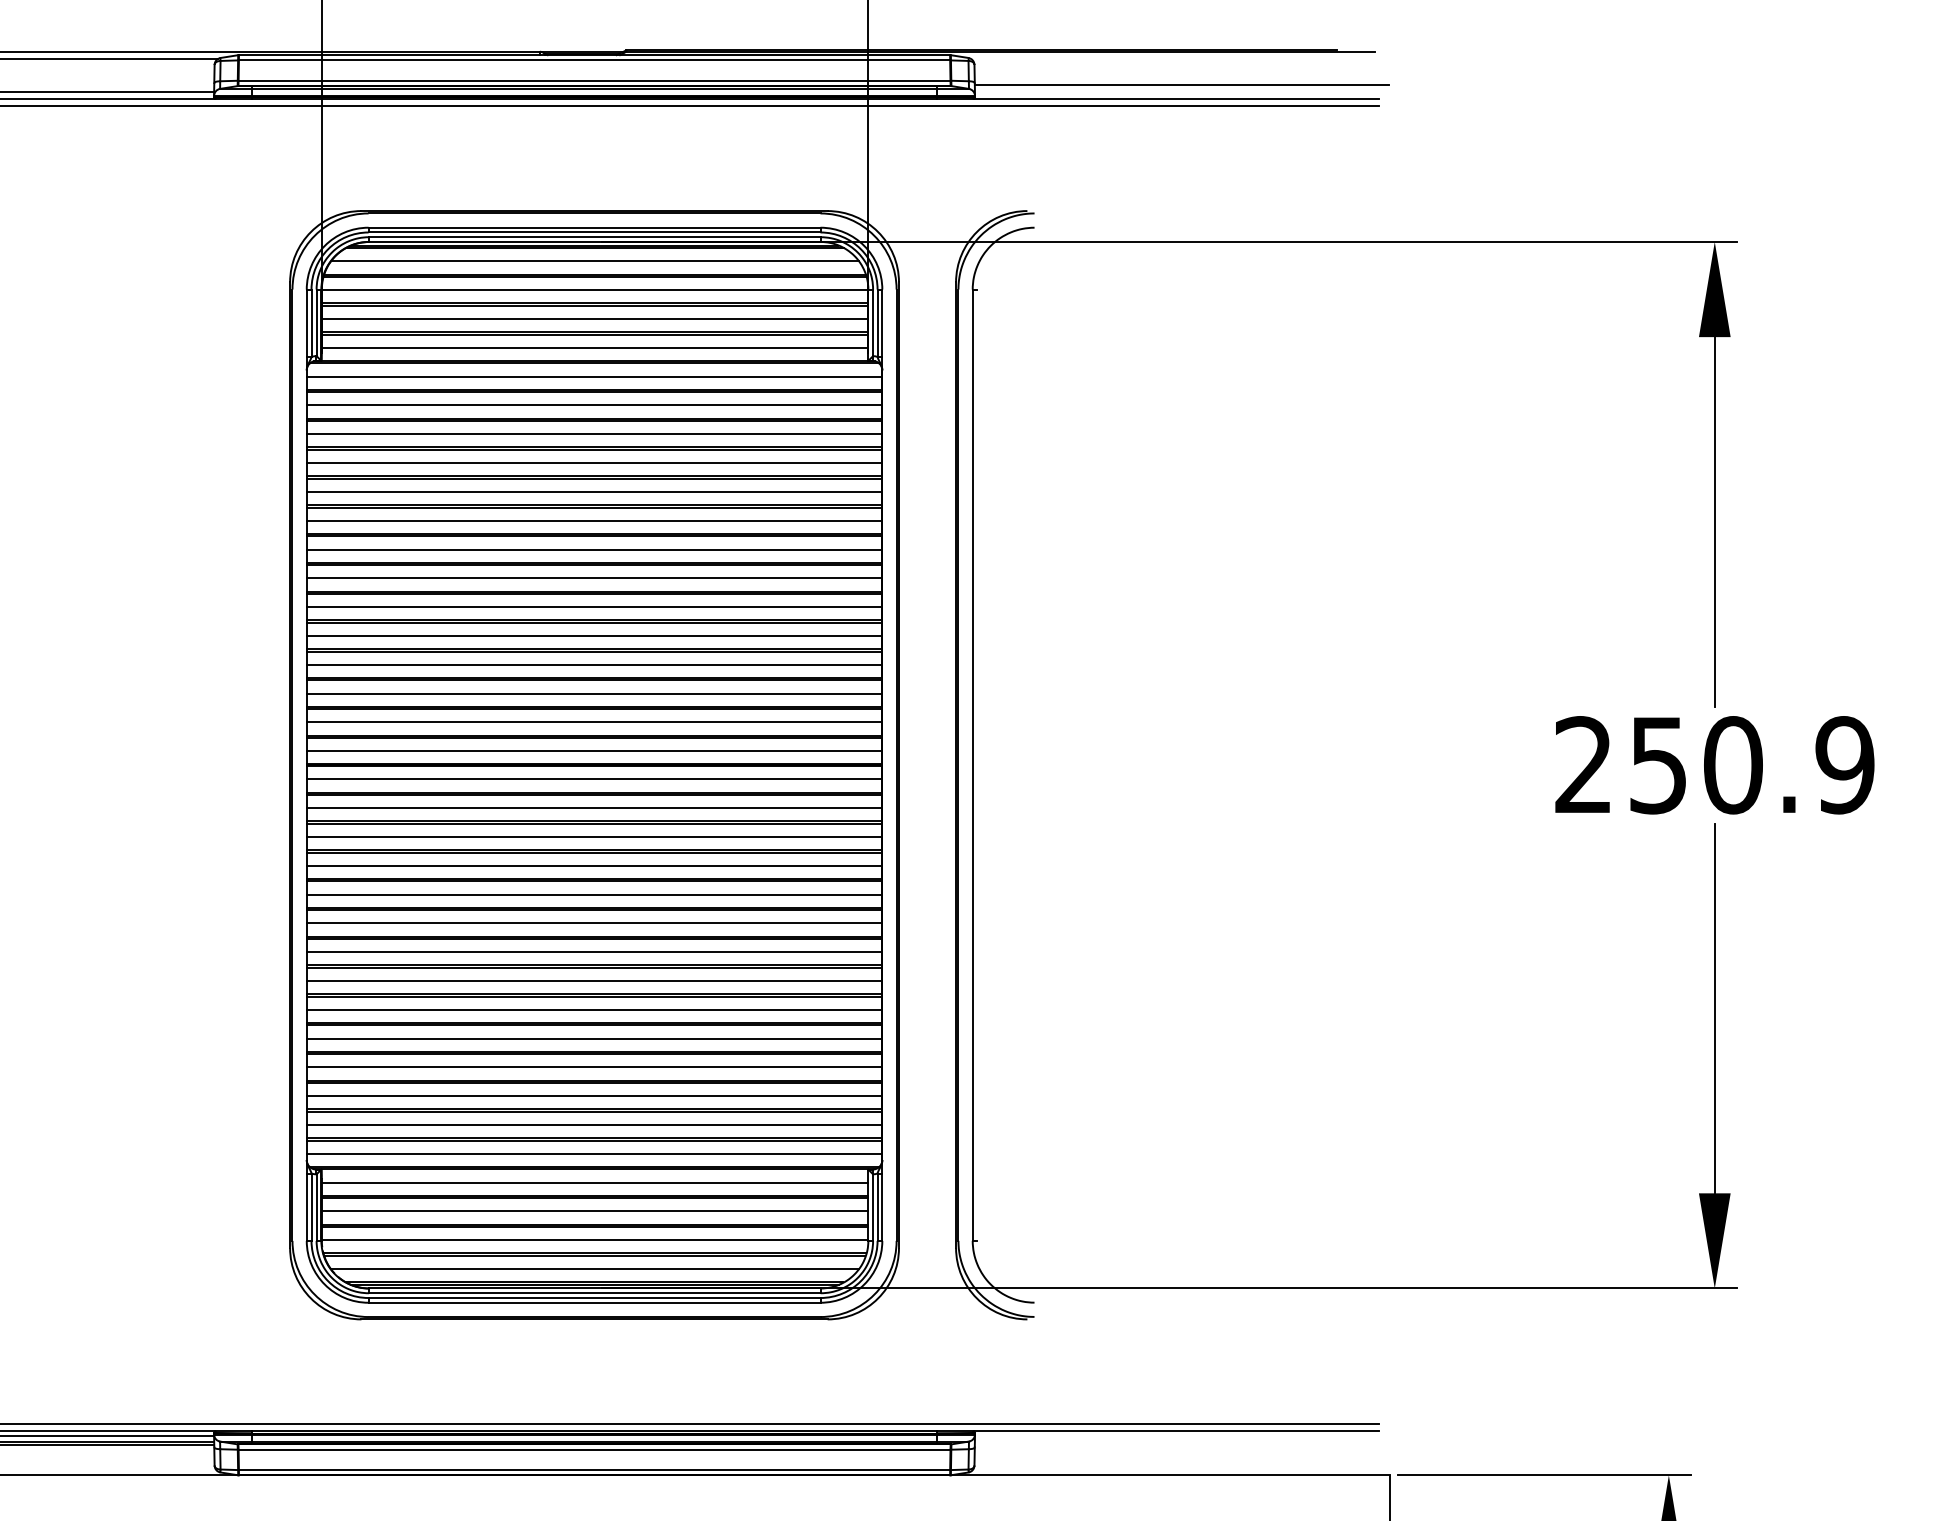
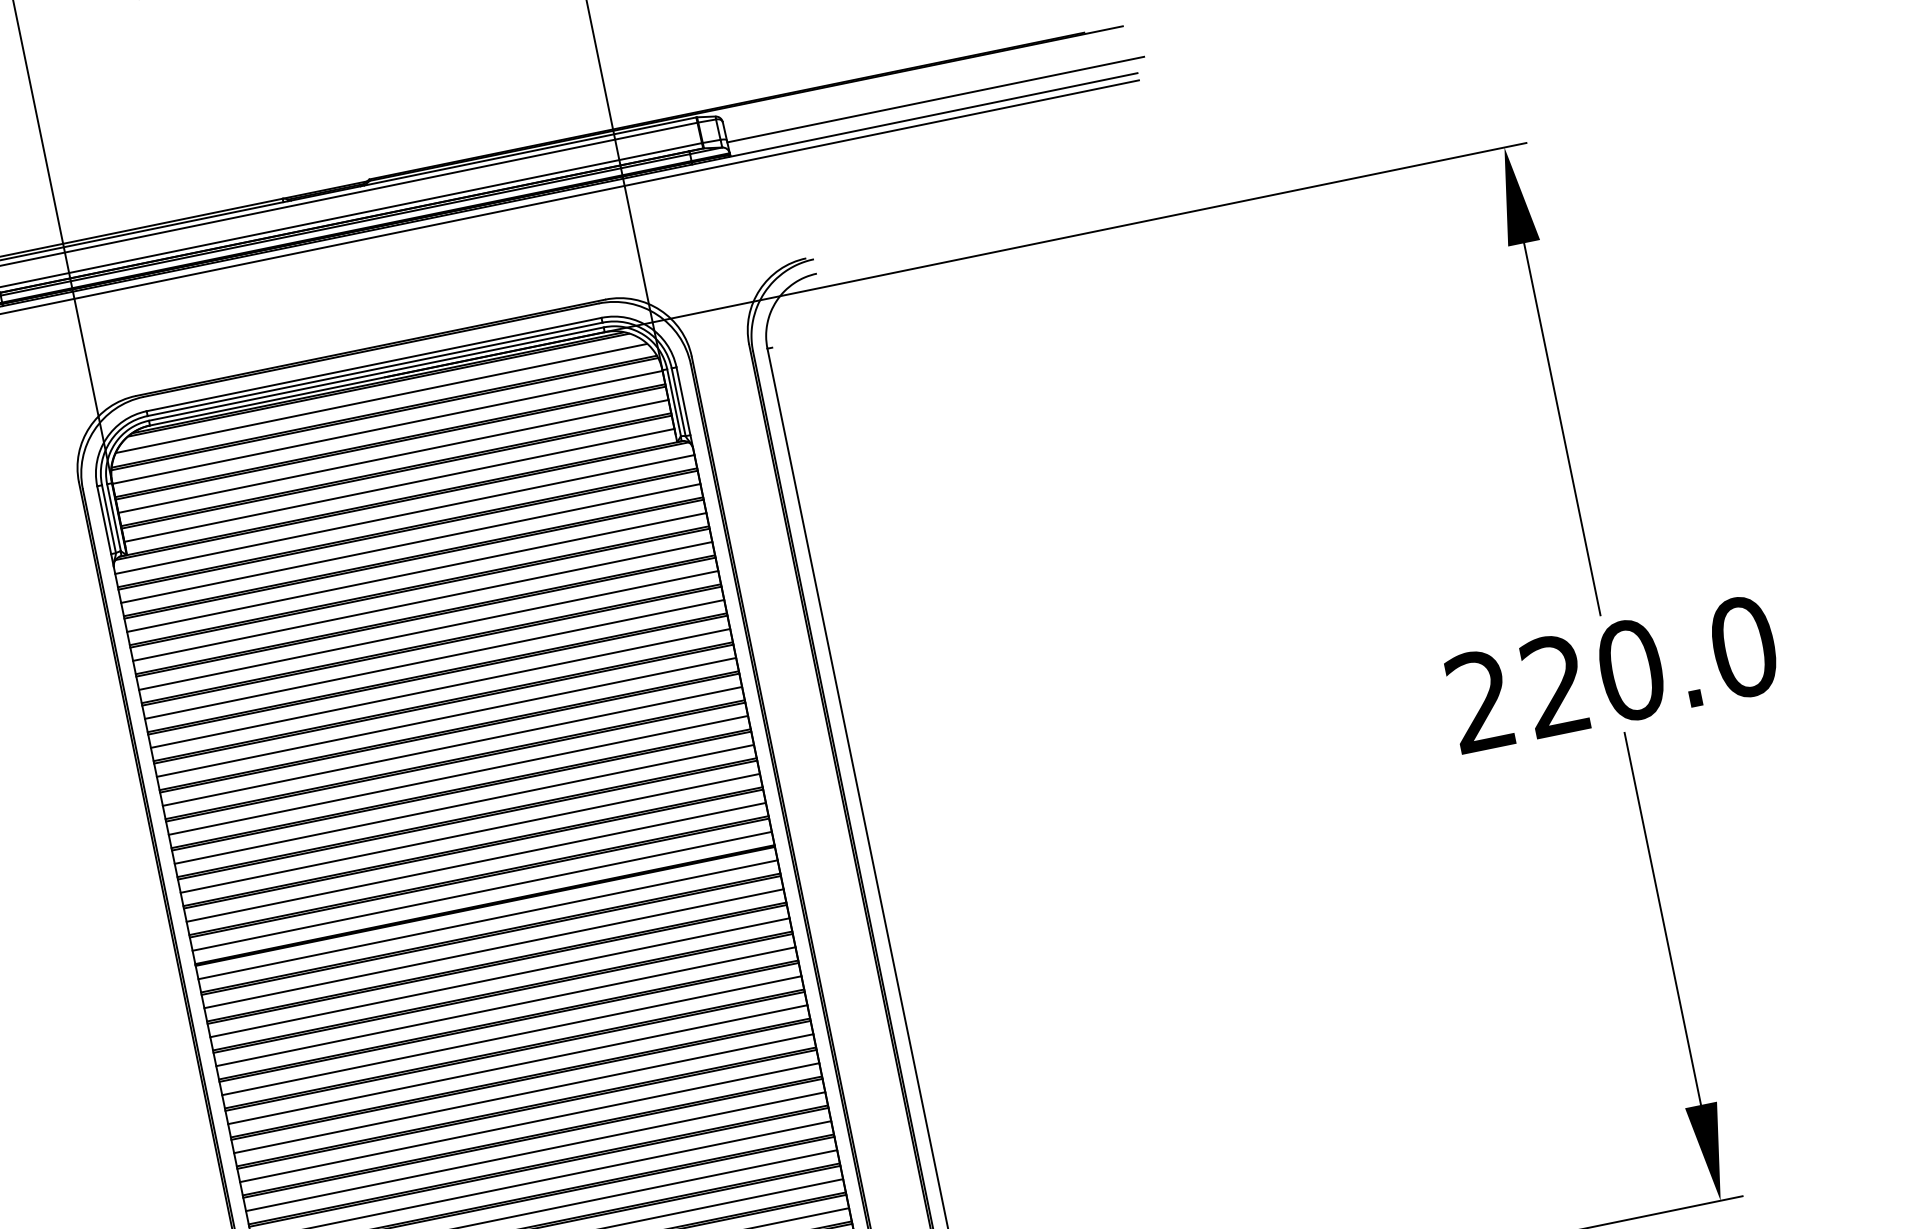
text: (1752, 765) -> (1650, 666), 250.9 -> 220.0

